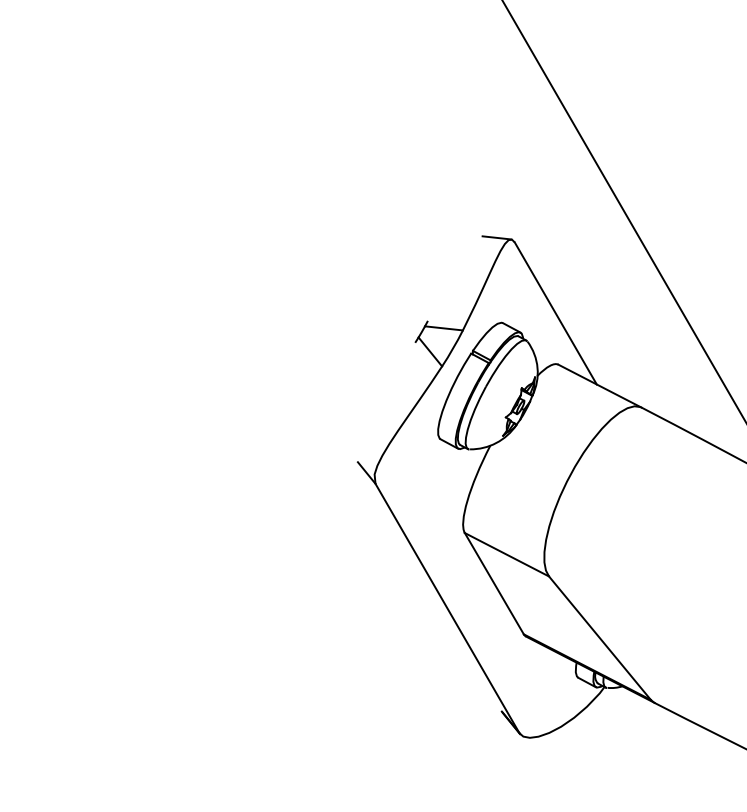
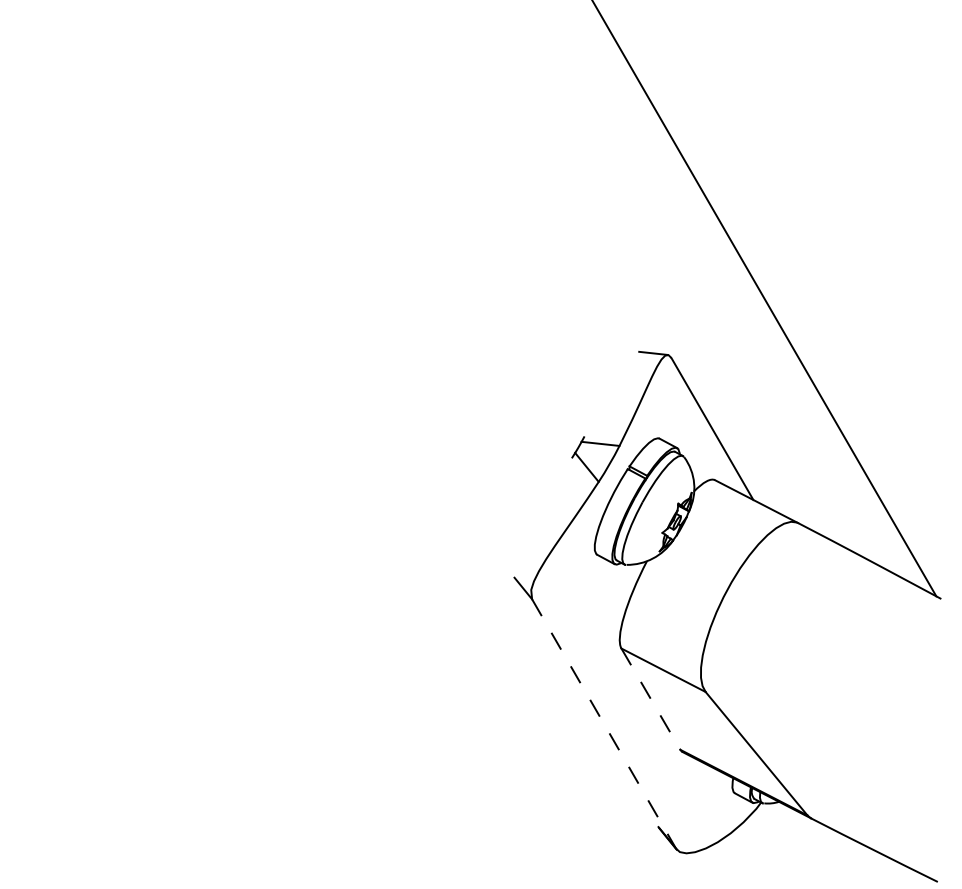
line: (493, 583) -> (650, 699), solid -> dashed
line: (447, 608) -> (604, 724), solid -> dashed

